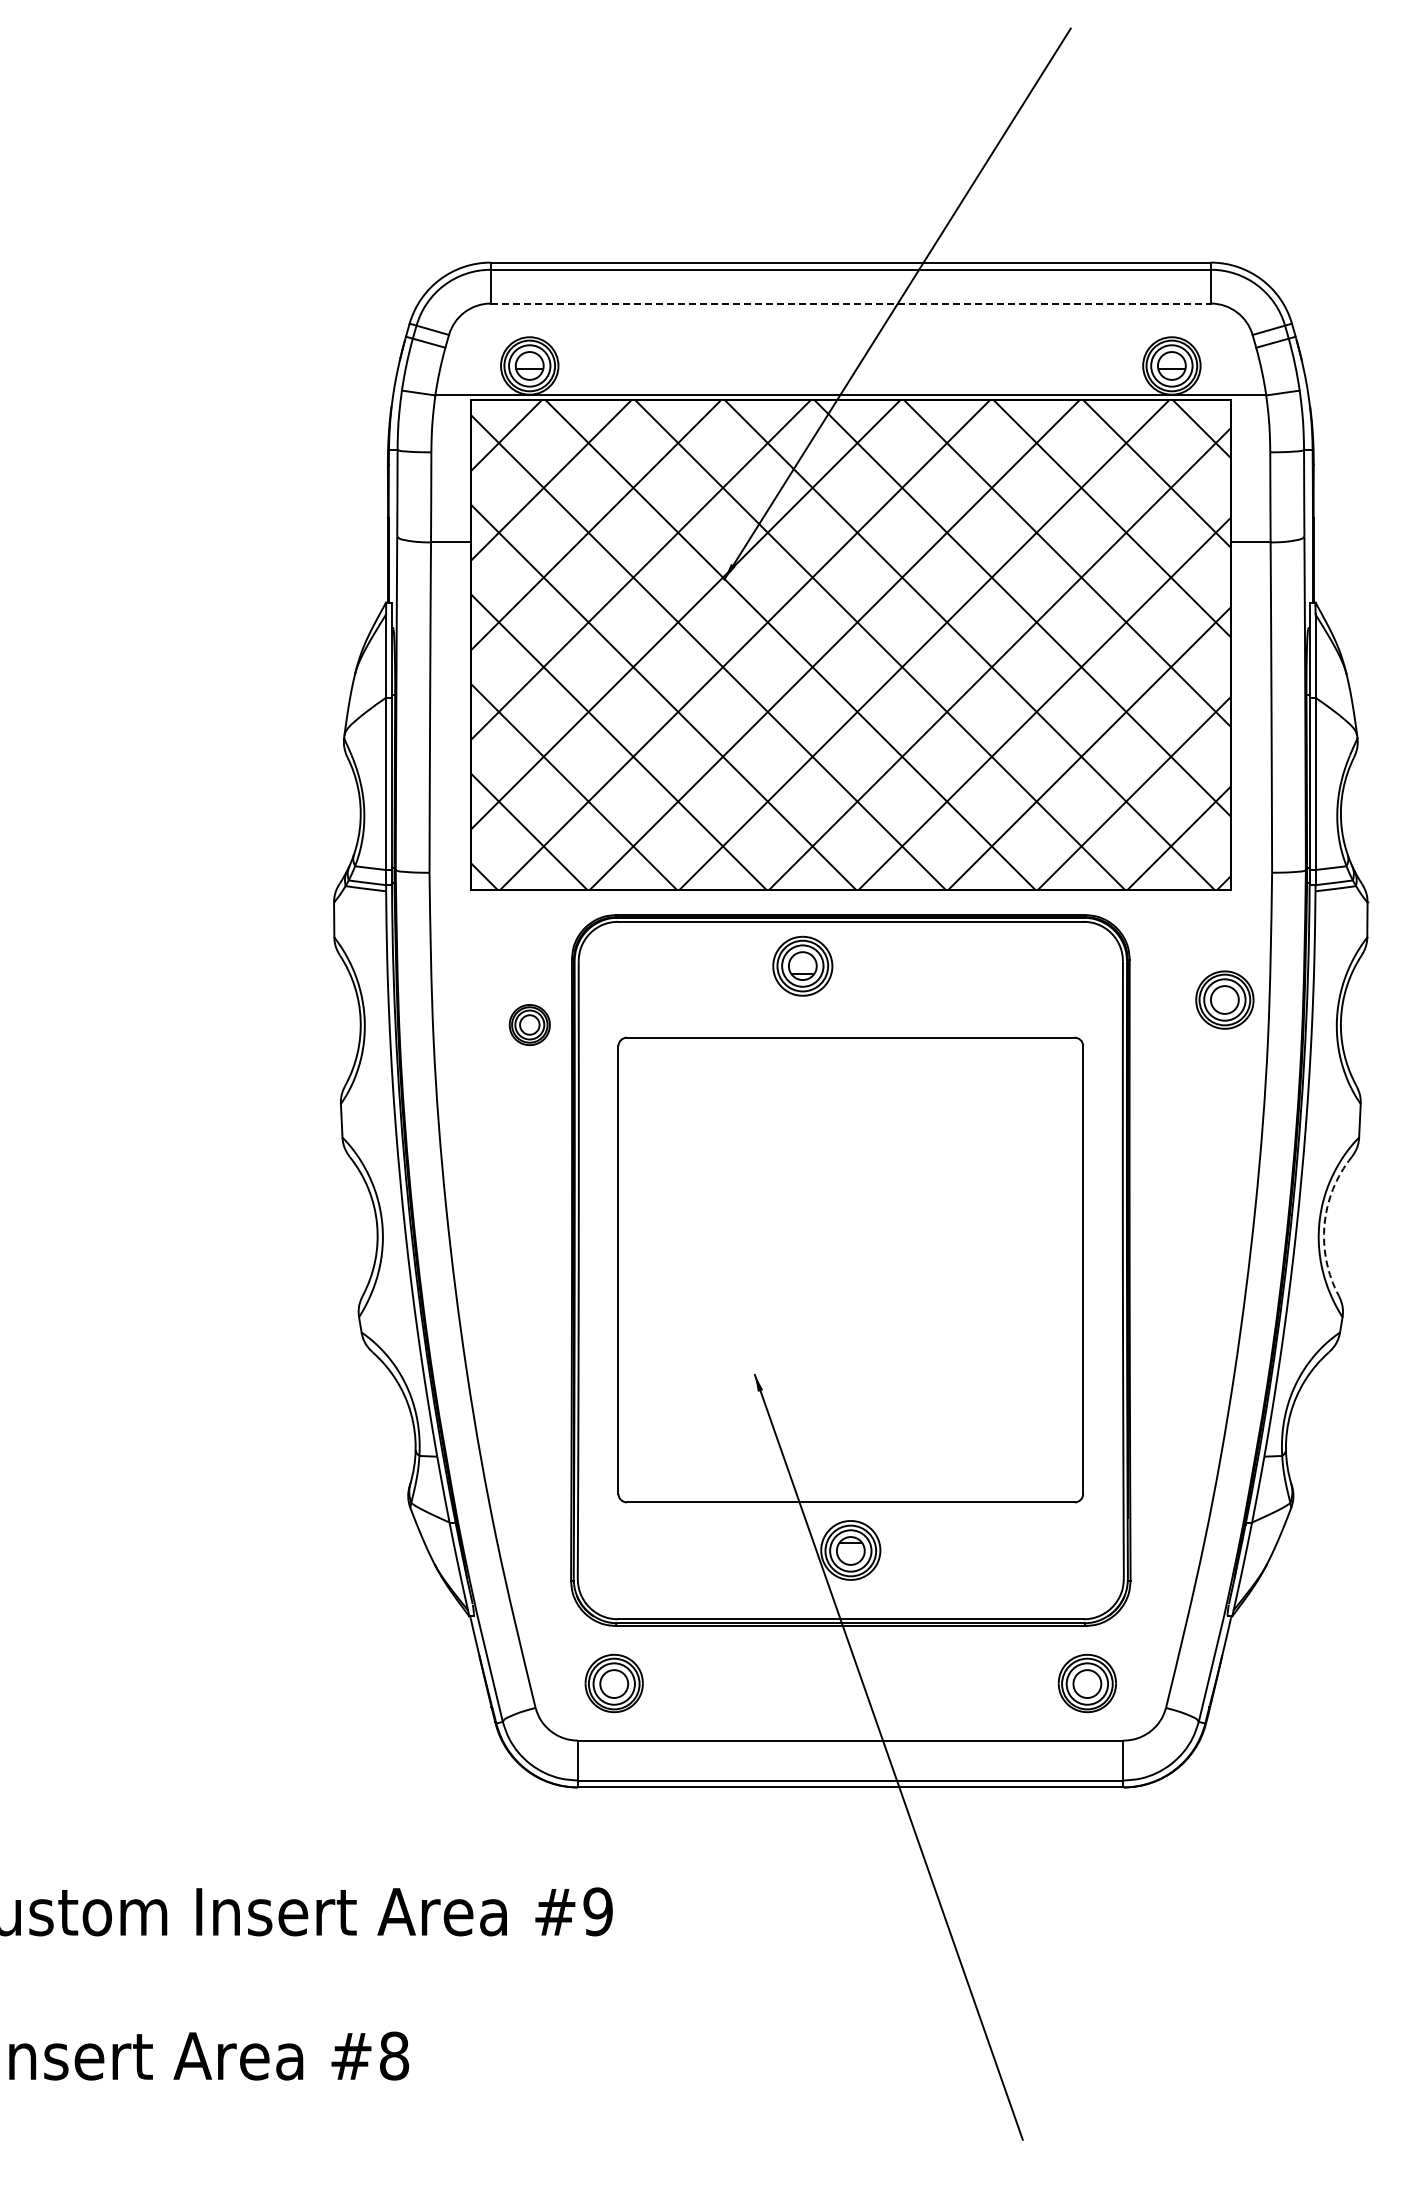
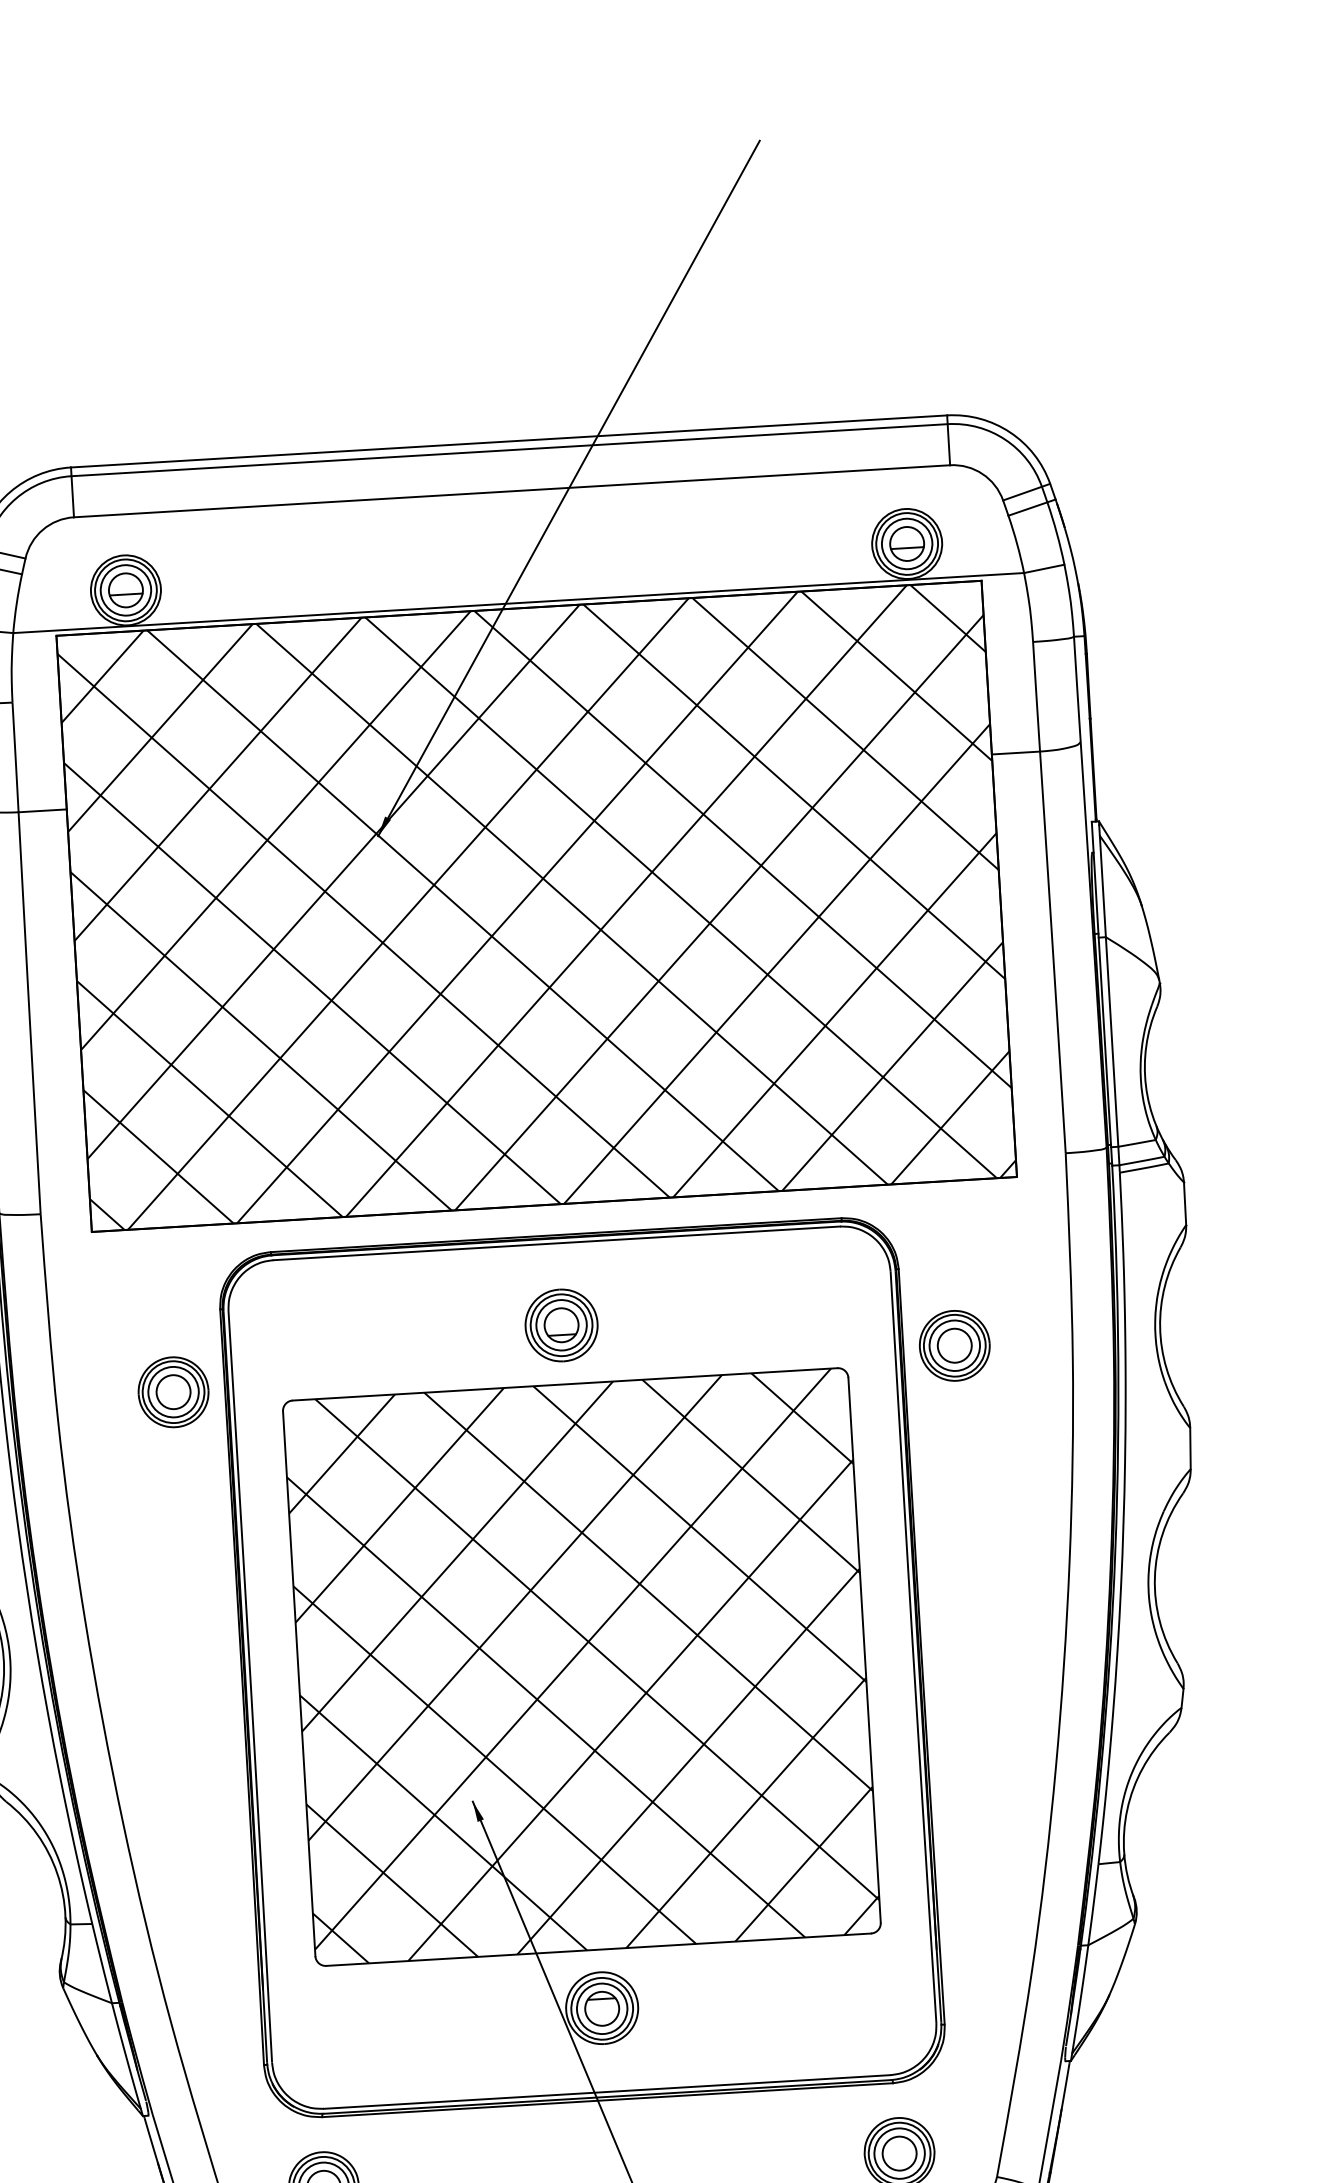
line: (851, 303) -> (512, 491), dashed -> solid
part: (802, 965) -> (561, 1324), moved
part: (1224, 999) -> (954, 1345), moved
part: (529, 1024) -> (173, 1391), size x1.43
arc: (1324, 1224) -> (1154, 1577), dashed -> solid
hatch: (850, 1269) -> (581, 1666), added

